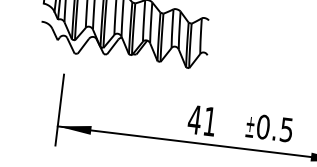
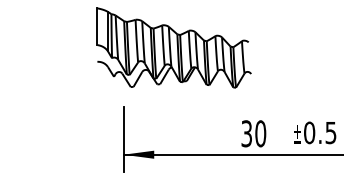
text: (202, 120) -> (253, 133), 41 -> 30

